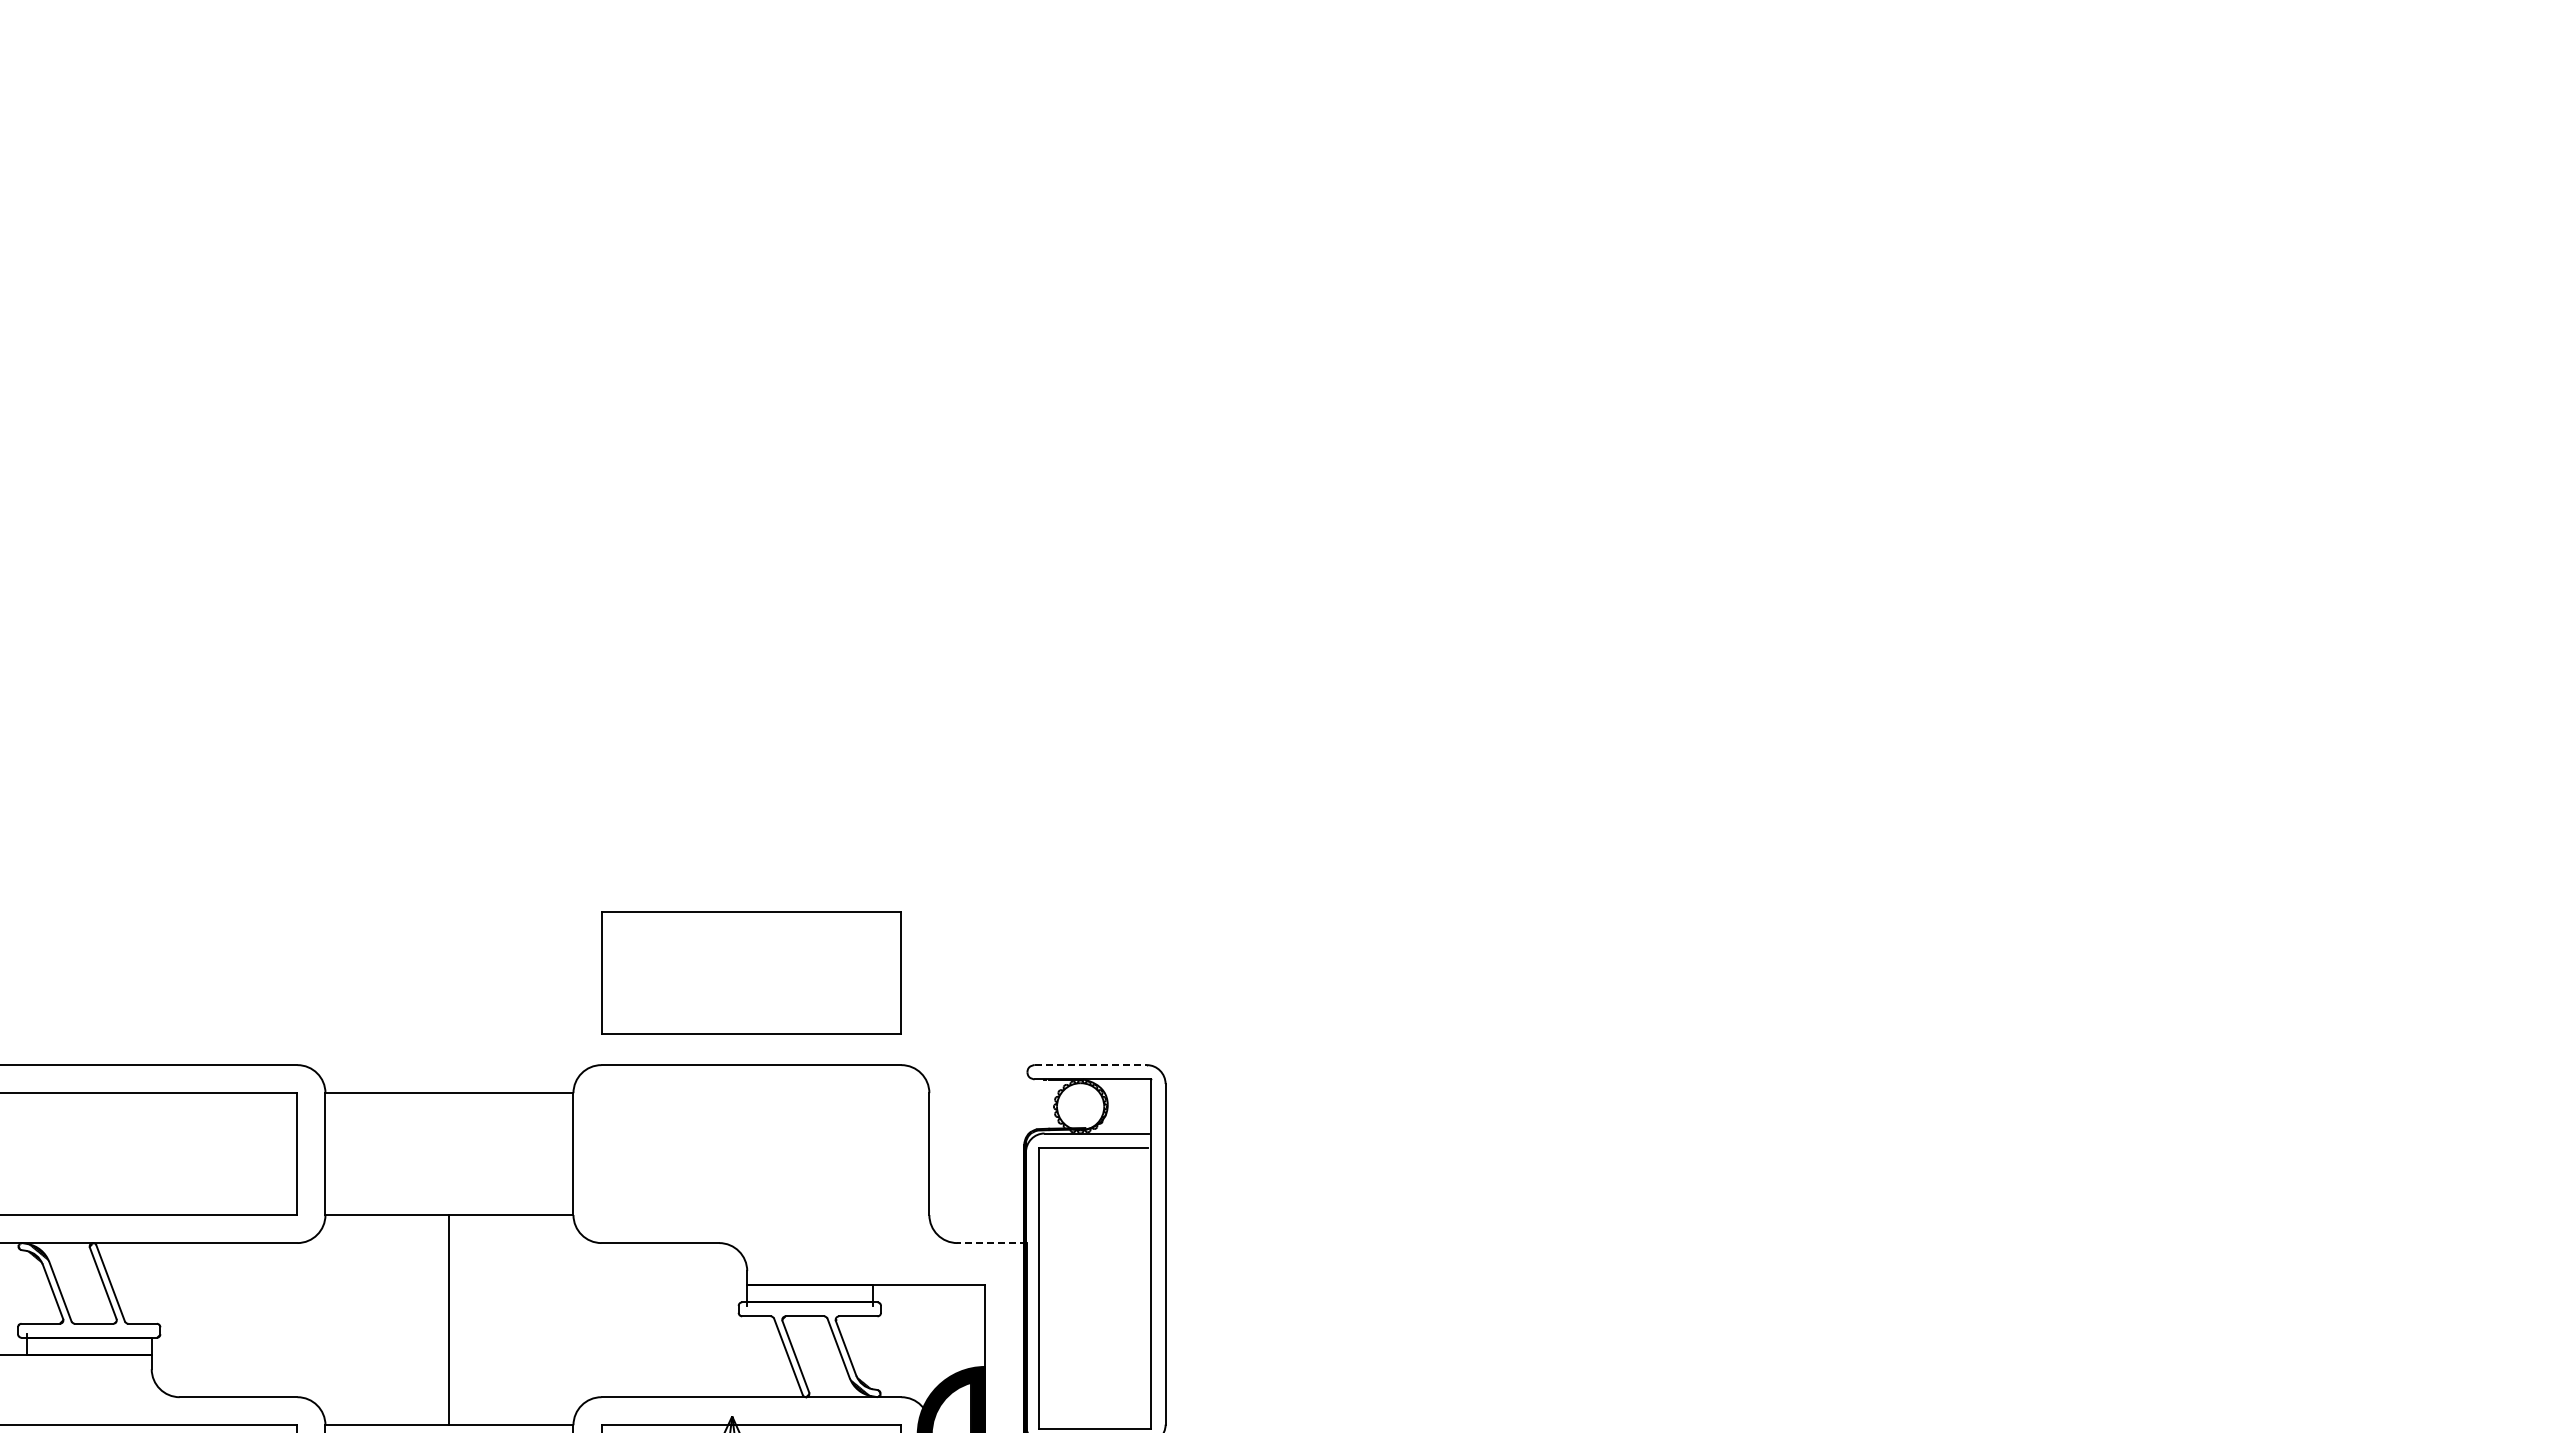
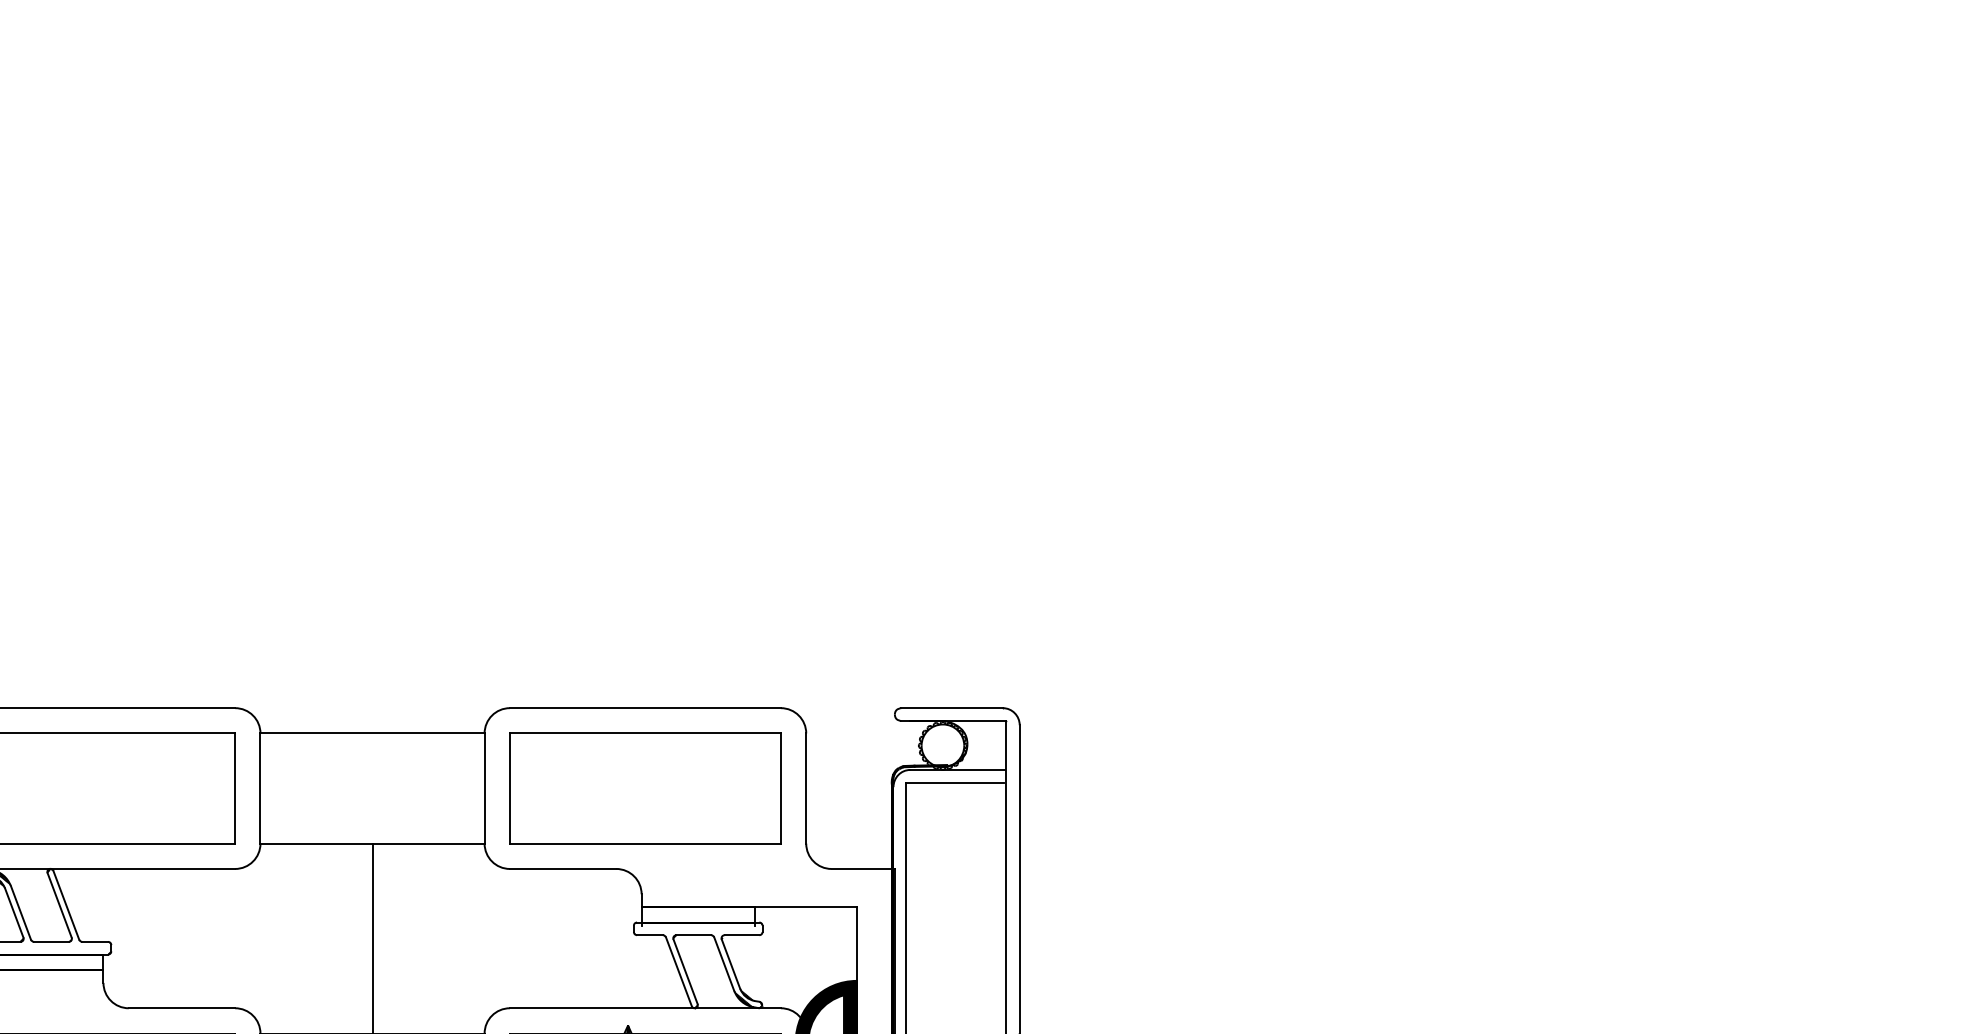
part: (751, 972) -> (645, 788), moved
line: (1091, 1065) -> (952, 708), dashed -> solid
line: (991, 1243) -> (862, 869), dashed -> solid

